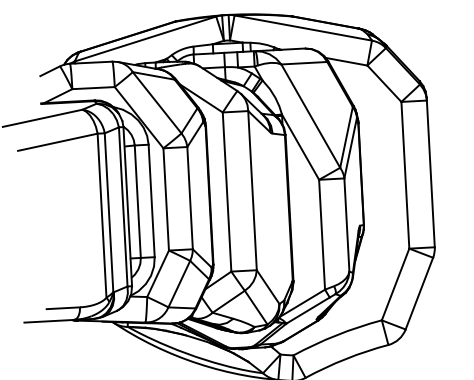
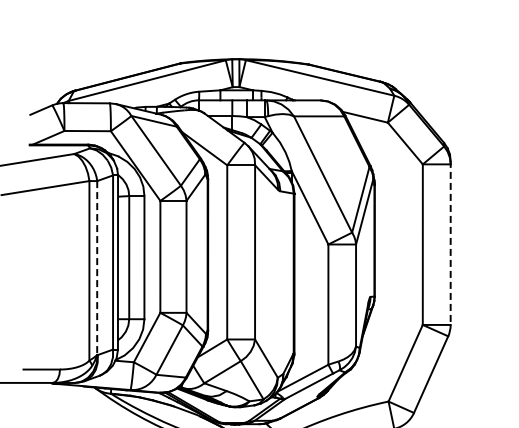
line: (430, 172) -> (450, 243), solid -> dashed
line: (109, 213) -> (97, 268), solid -> dashed

